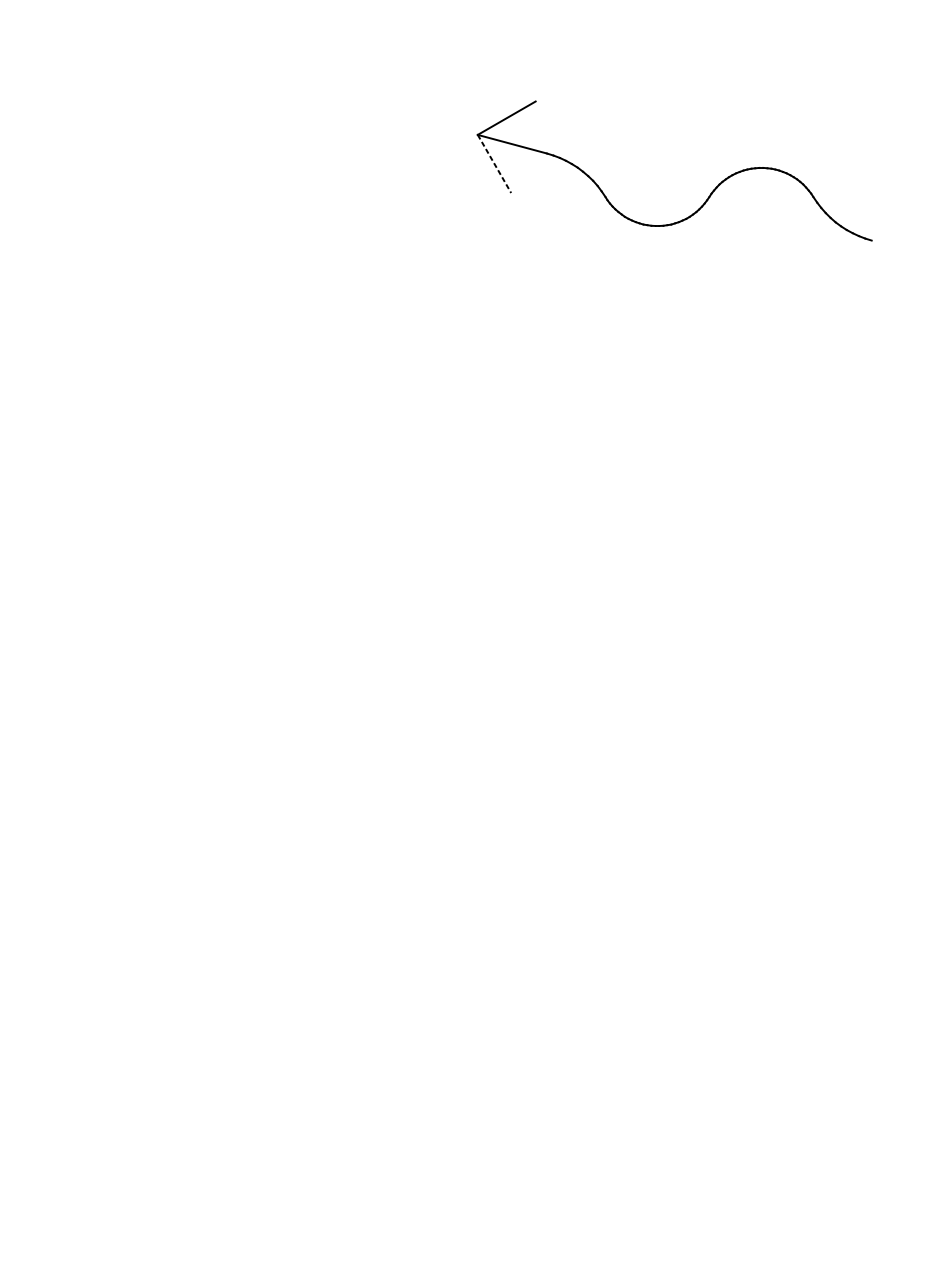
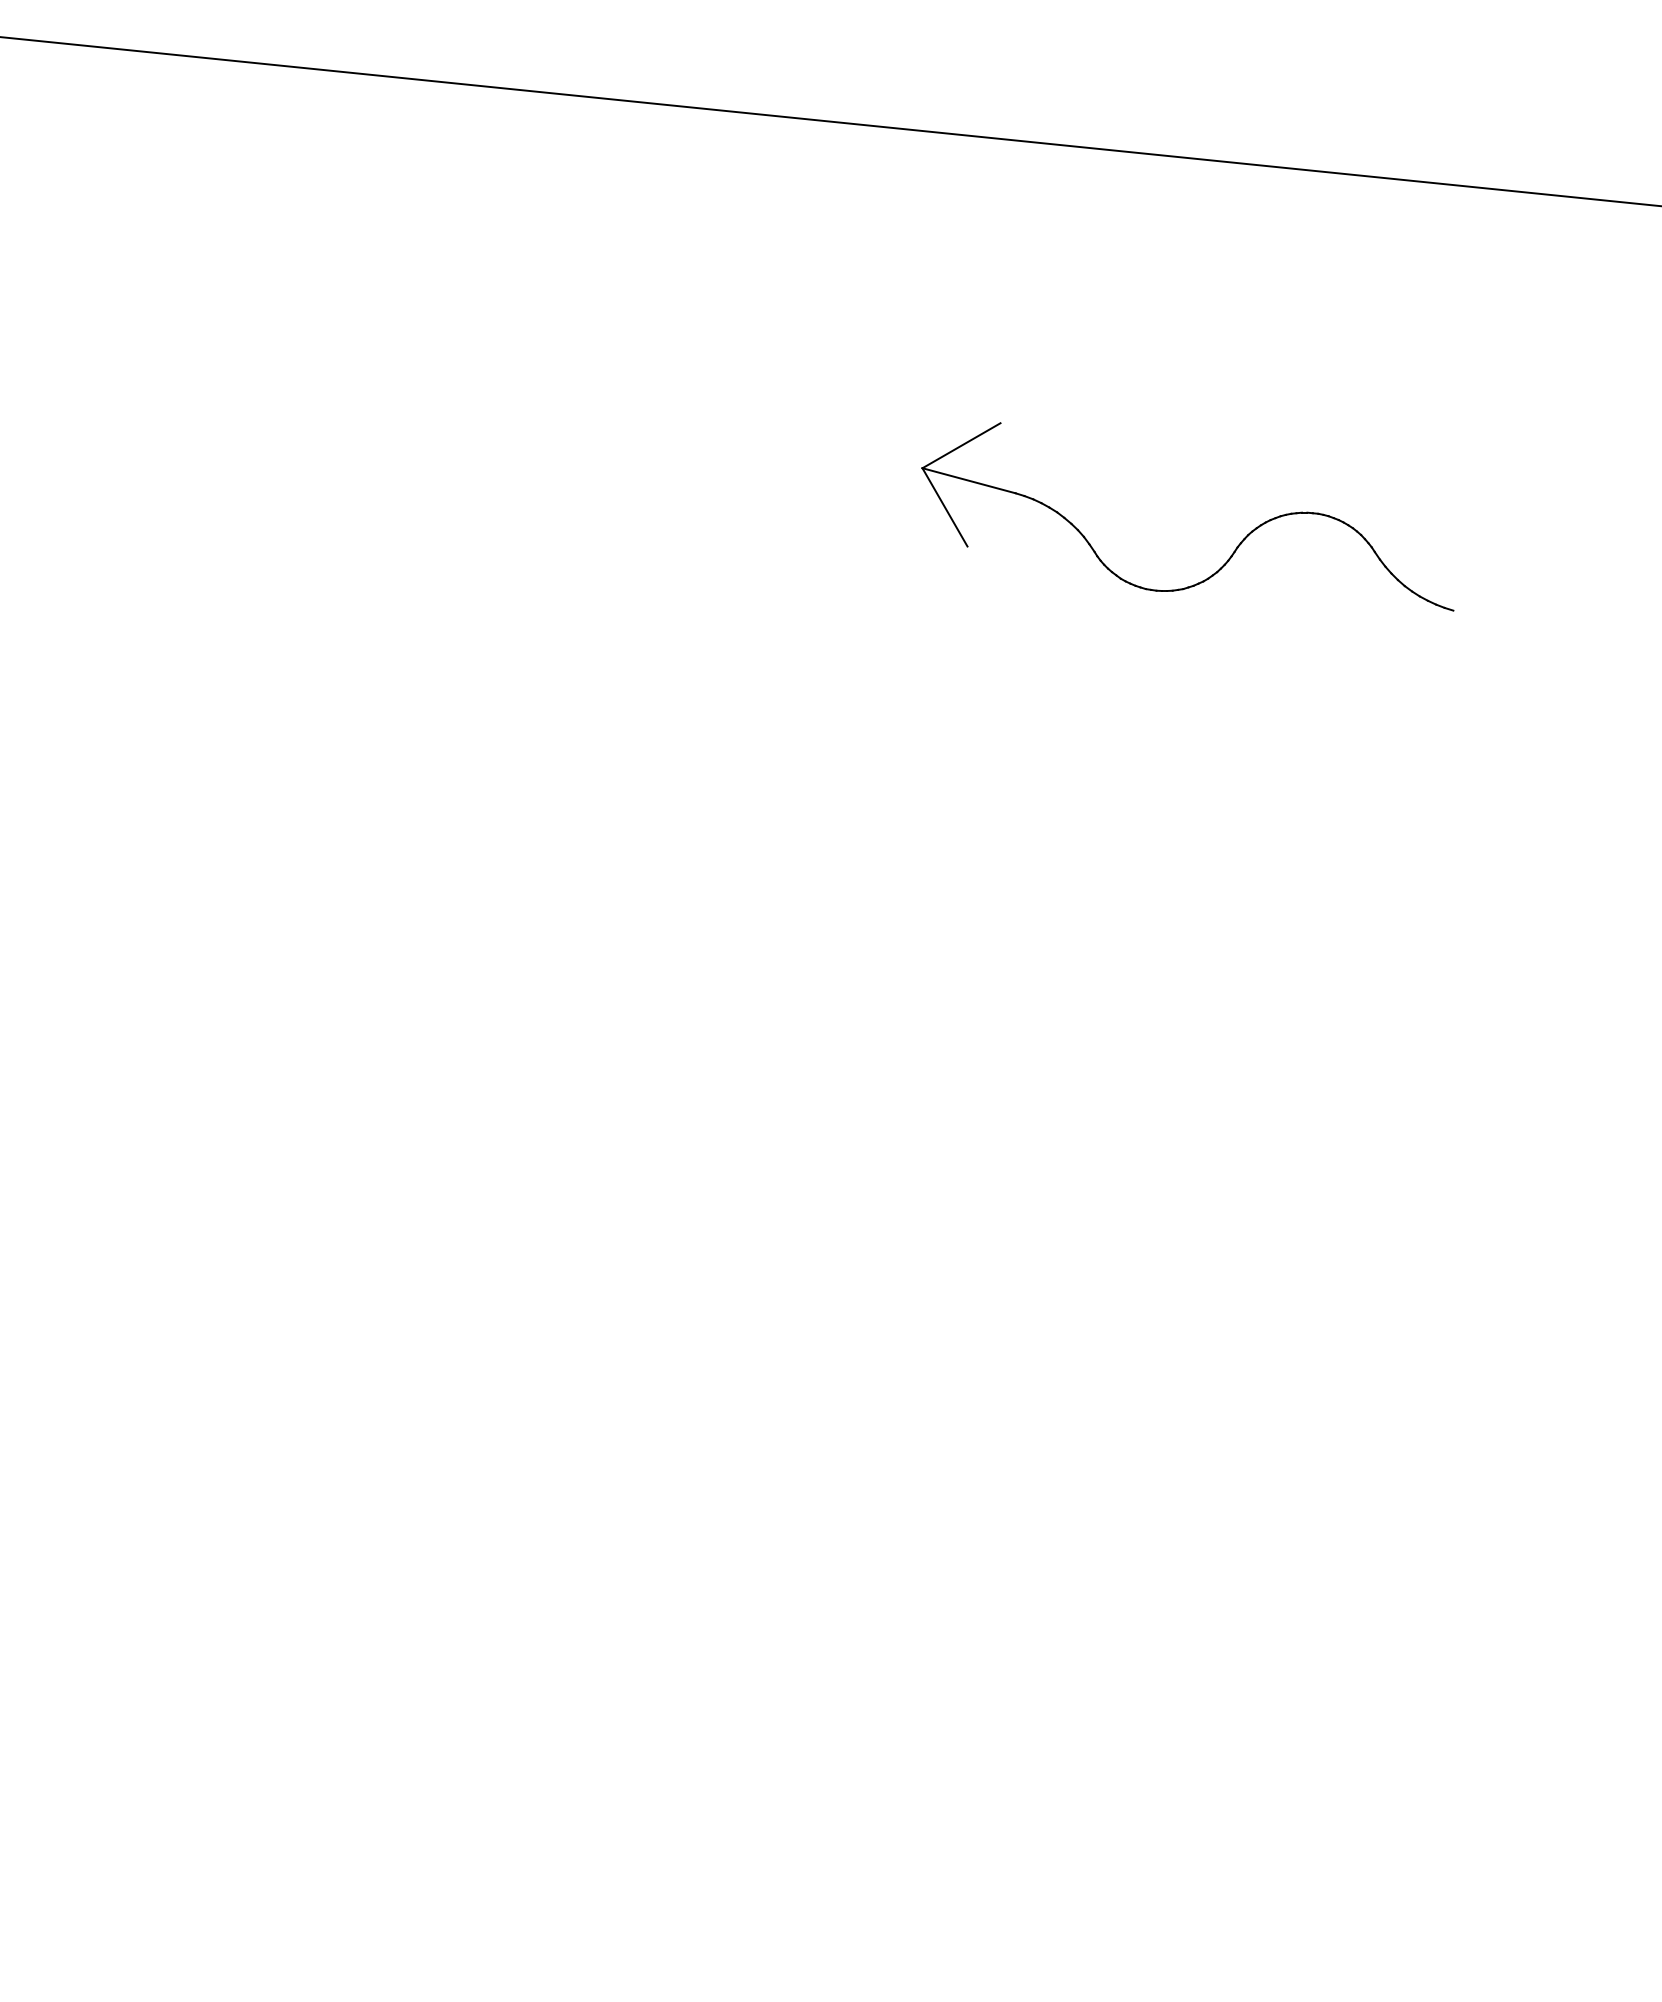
line: (494, 164) -> (945, 507), dashed -> solid

